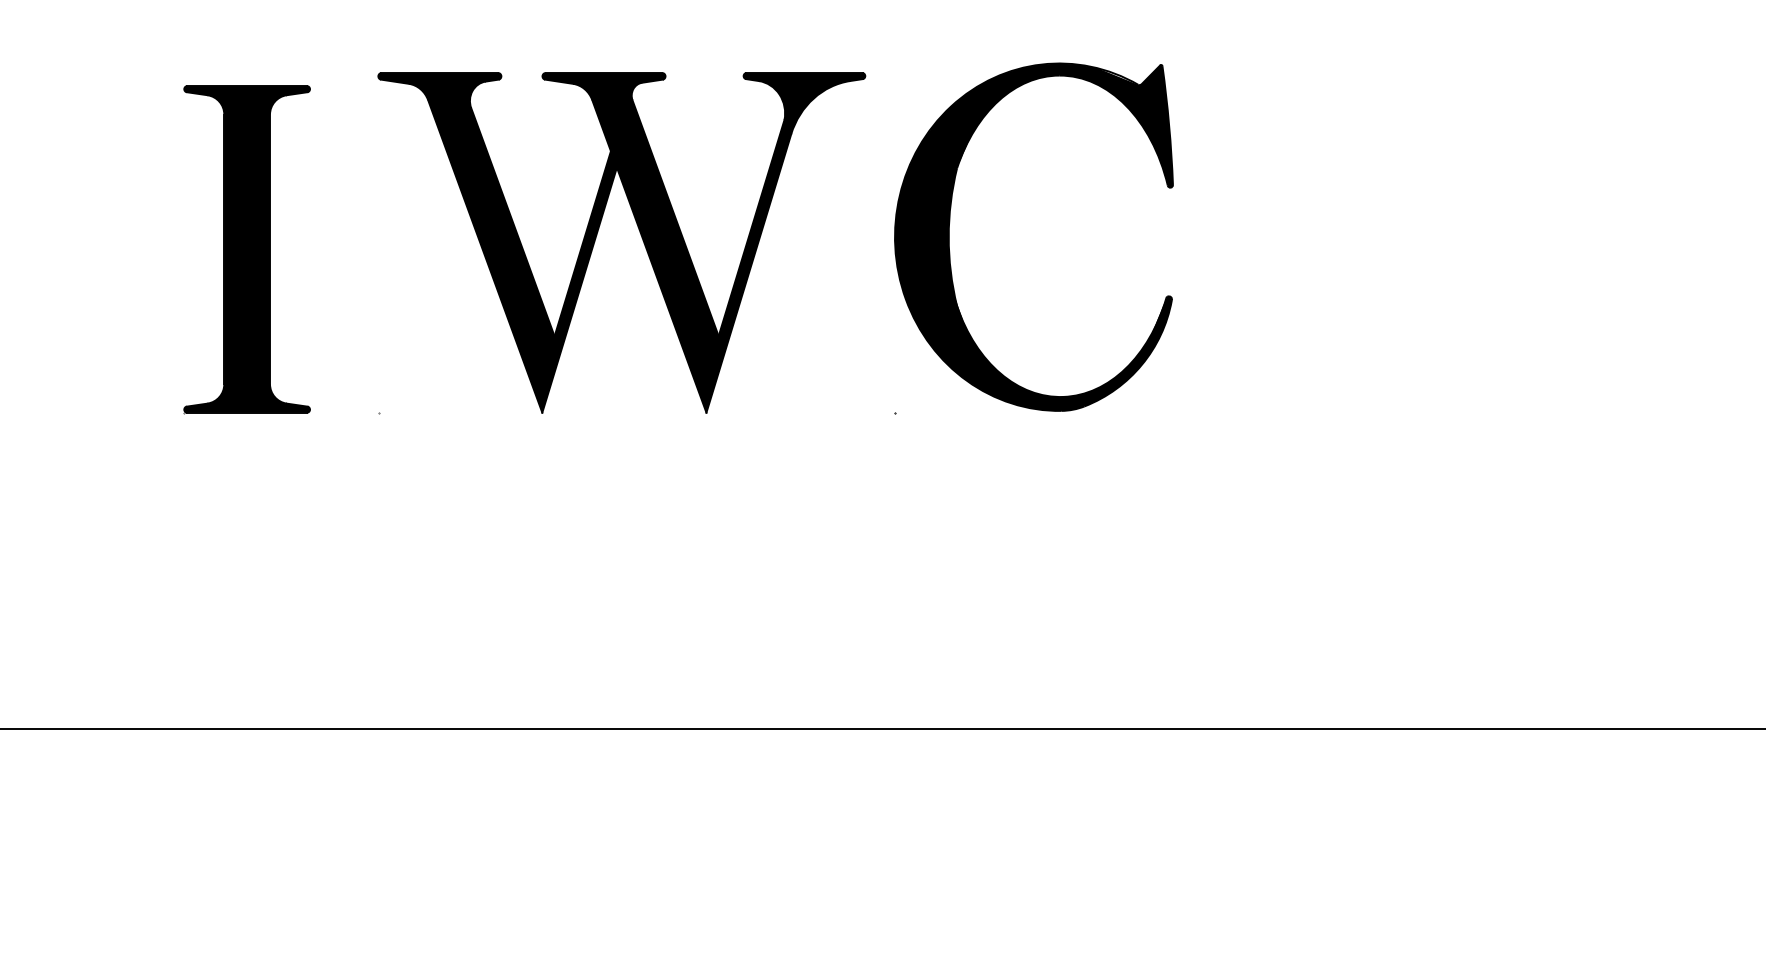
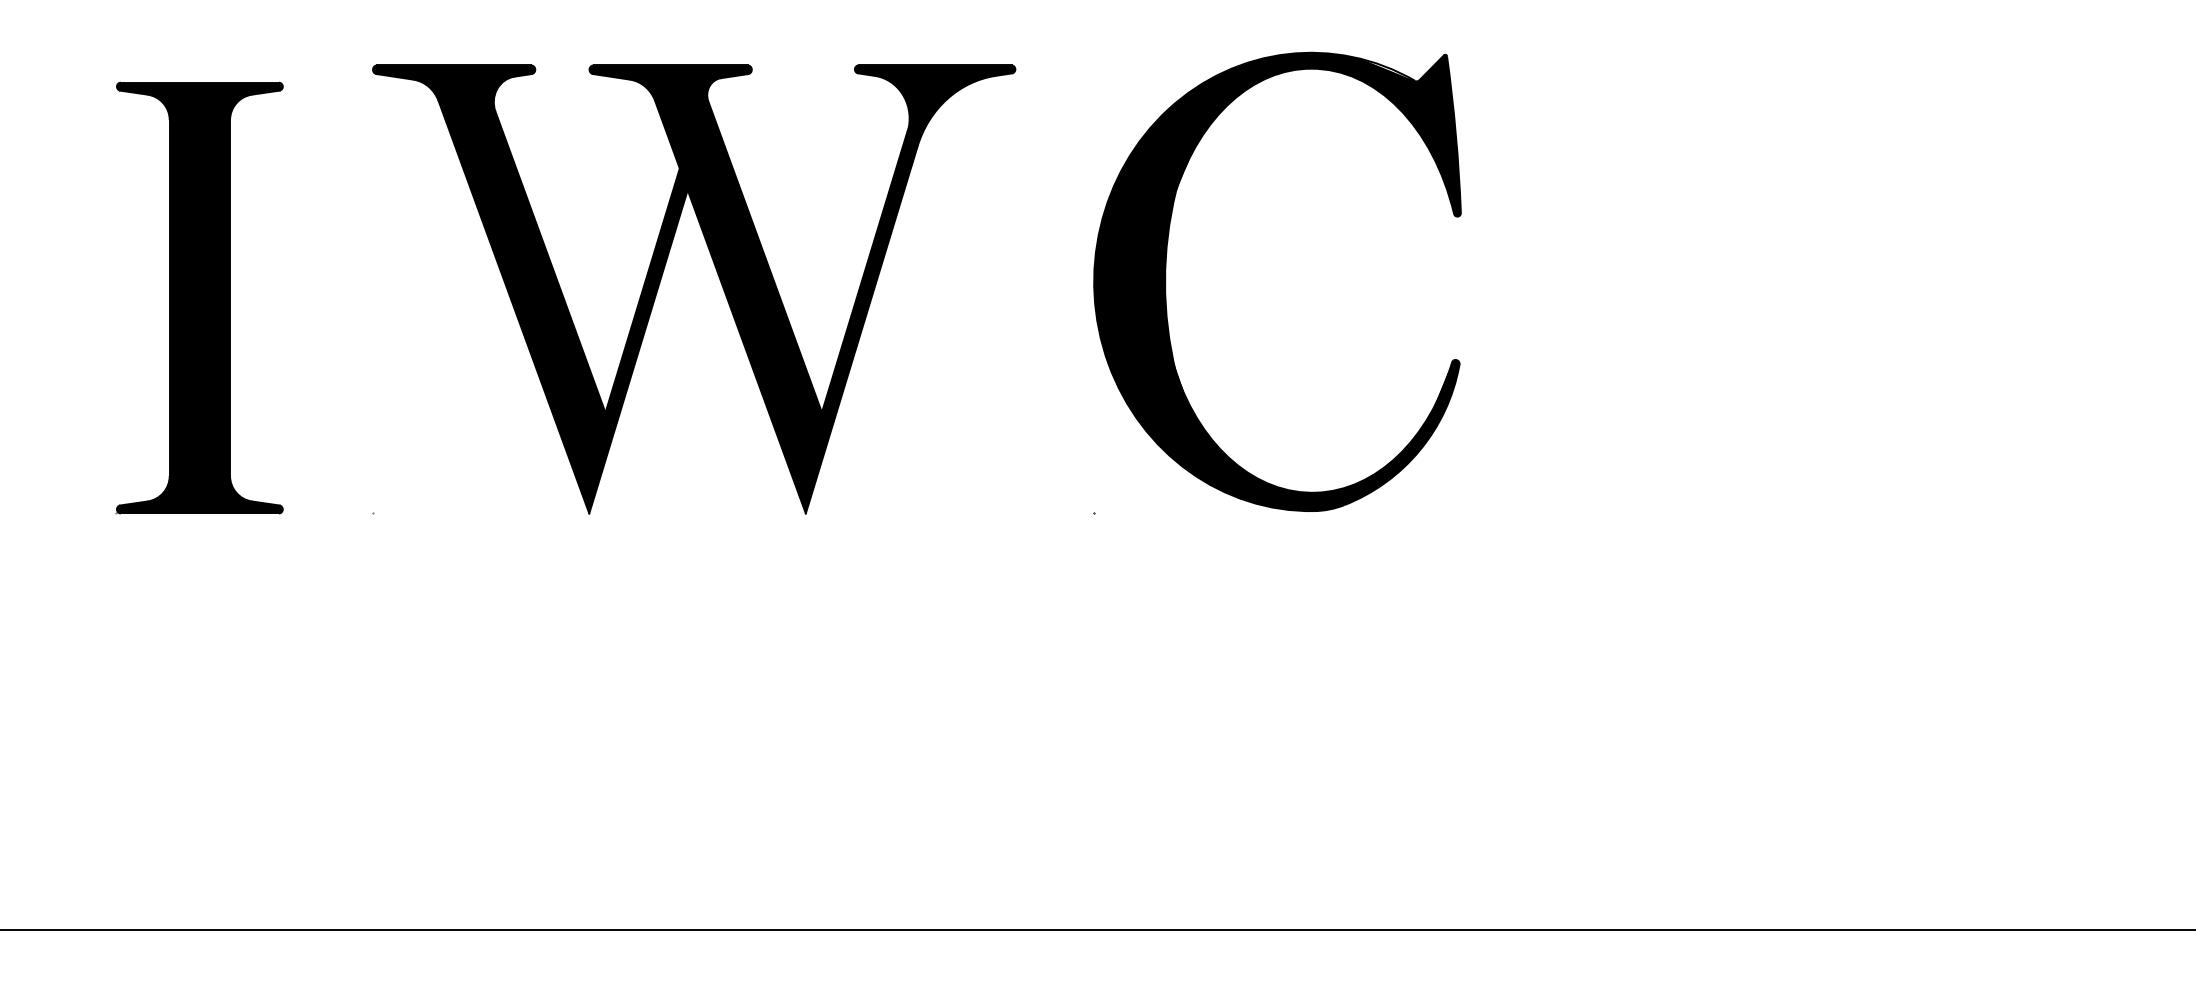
part: (949, 238) -> (1166, 283), moved

